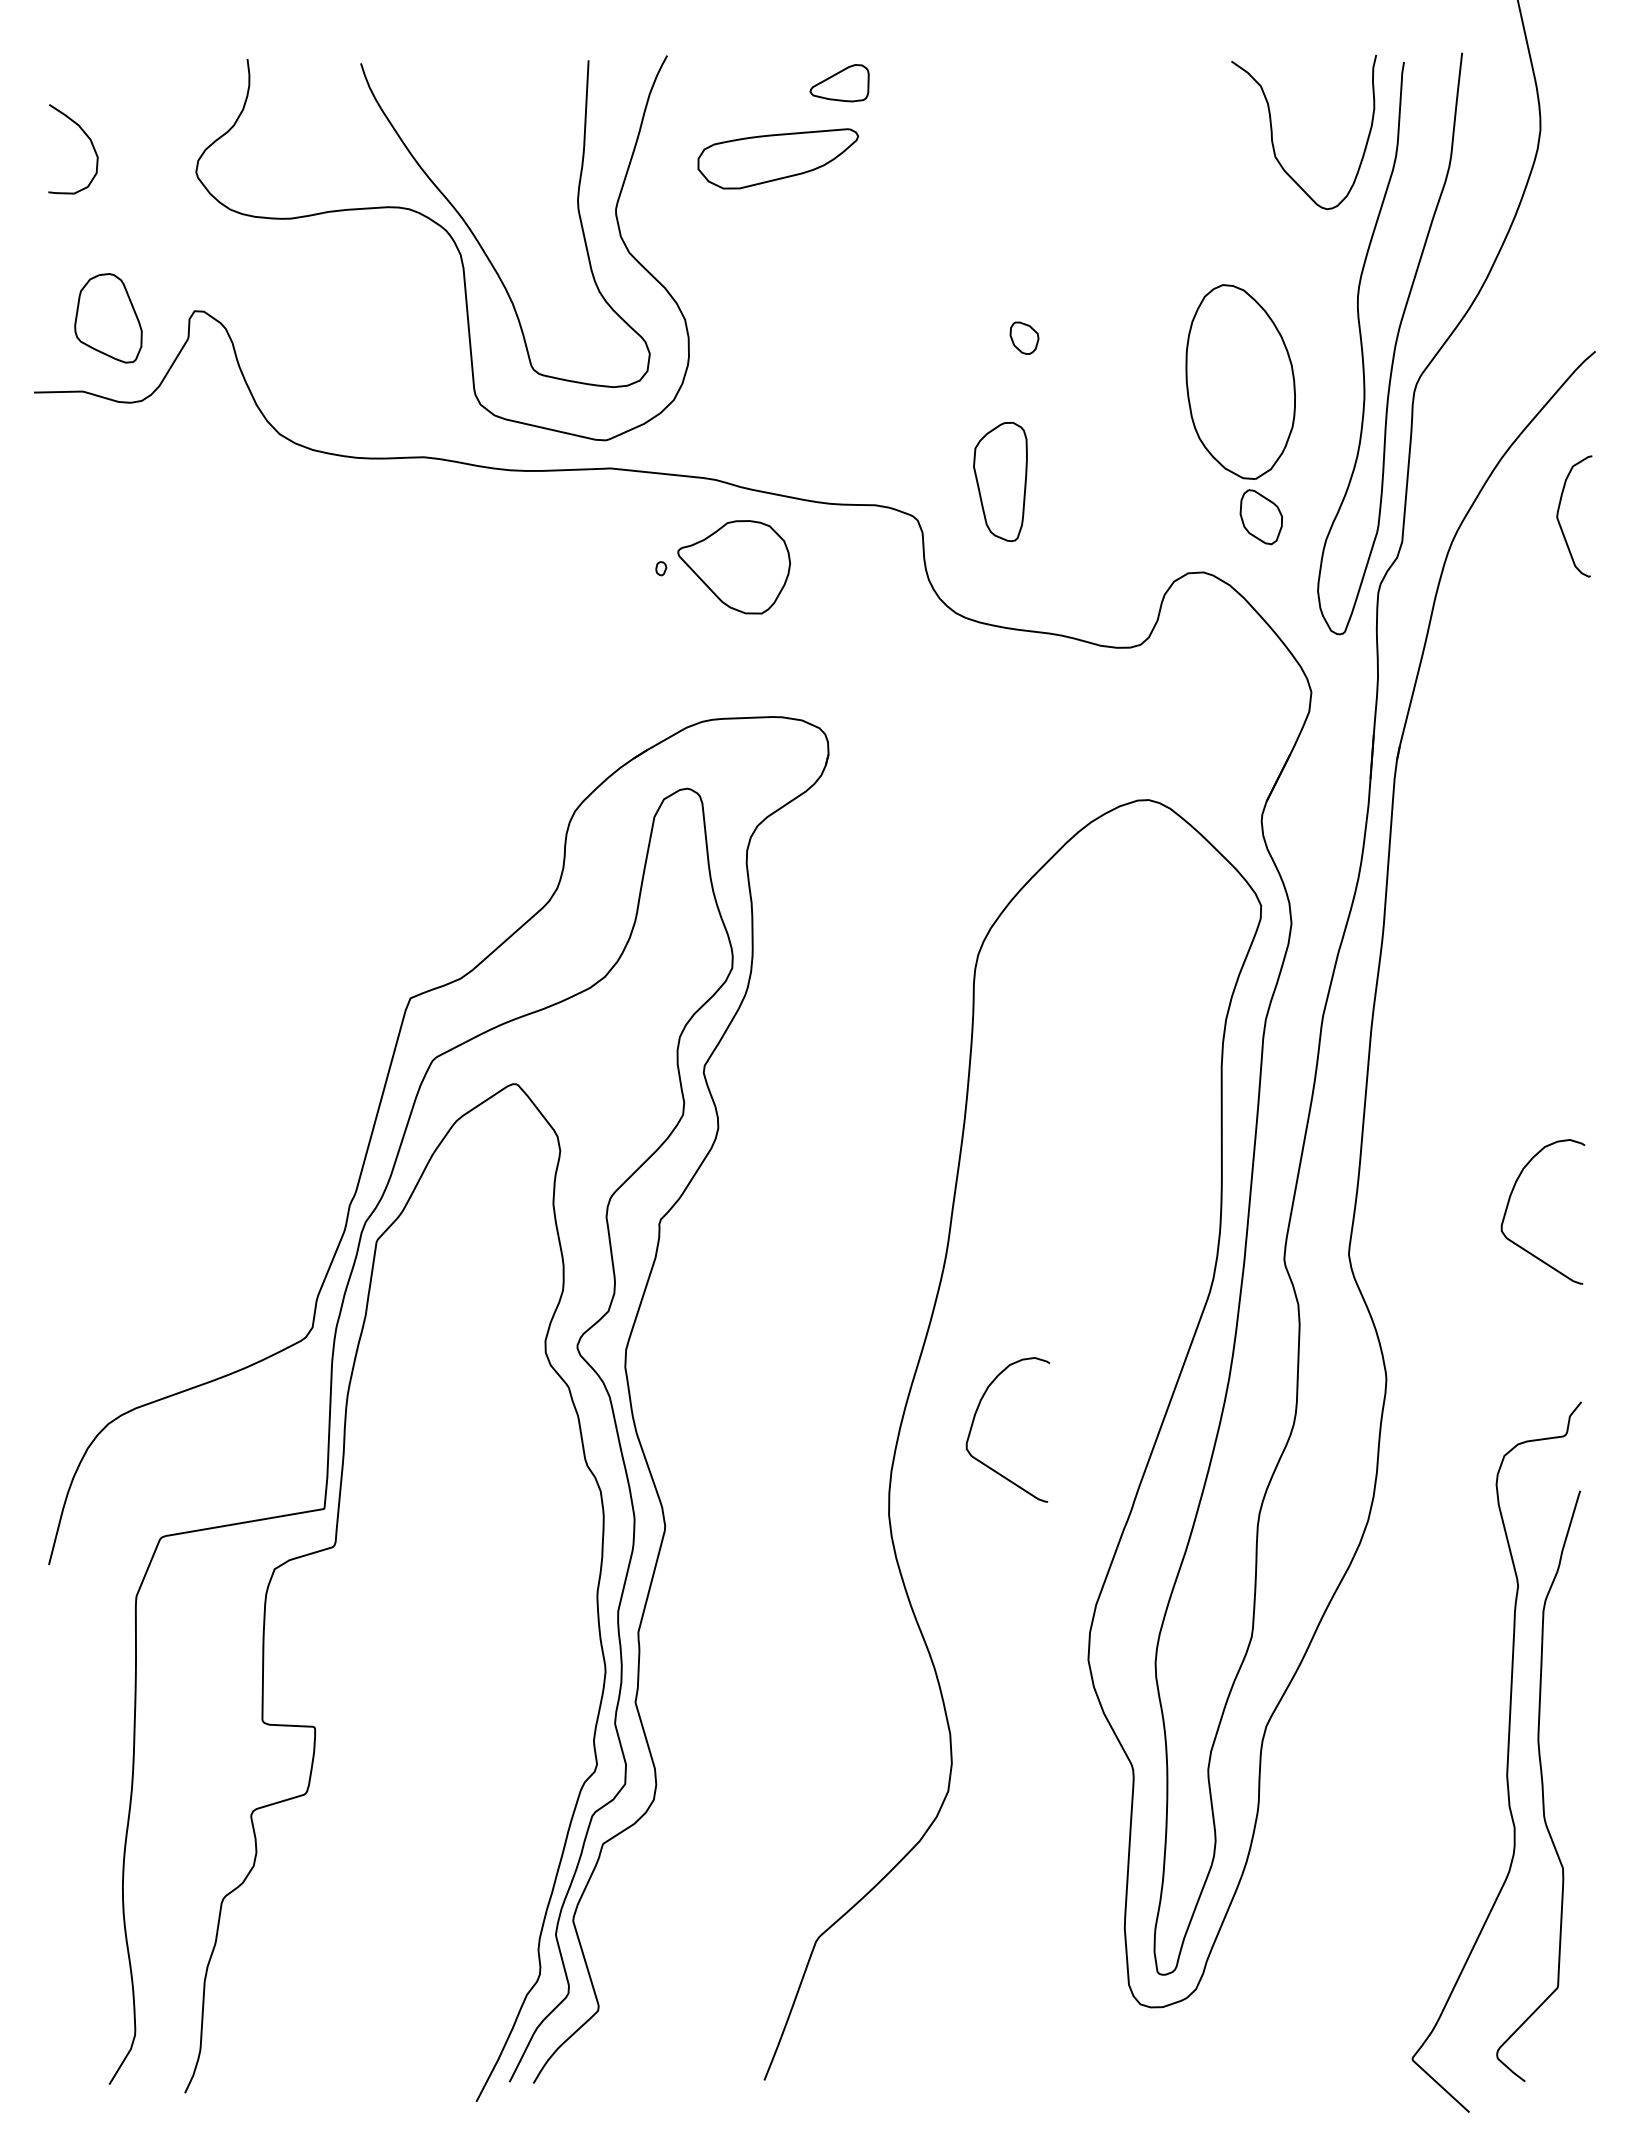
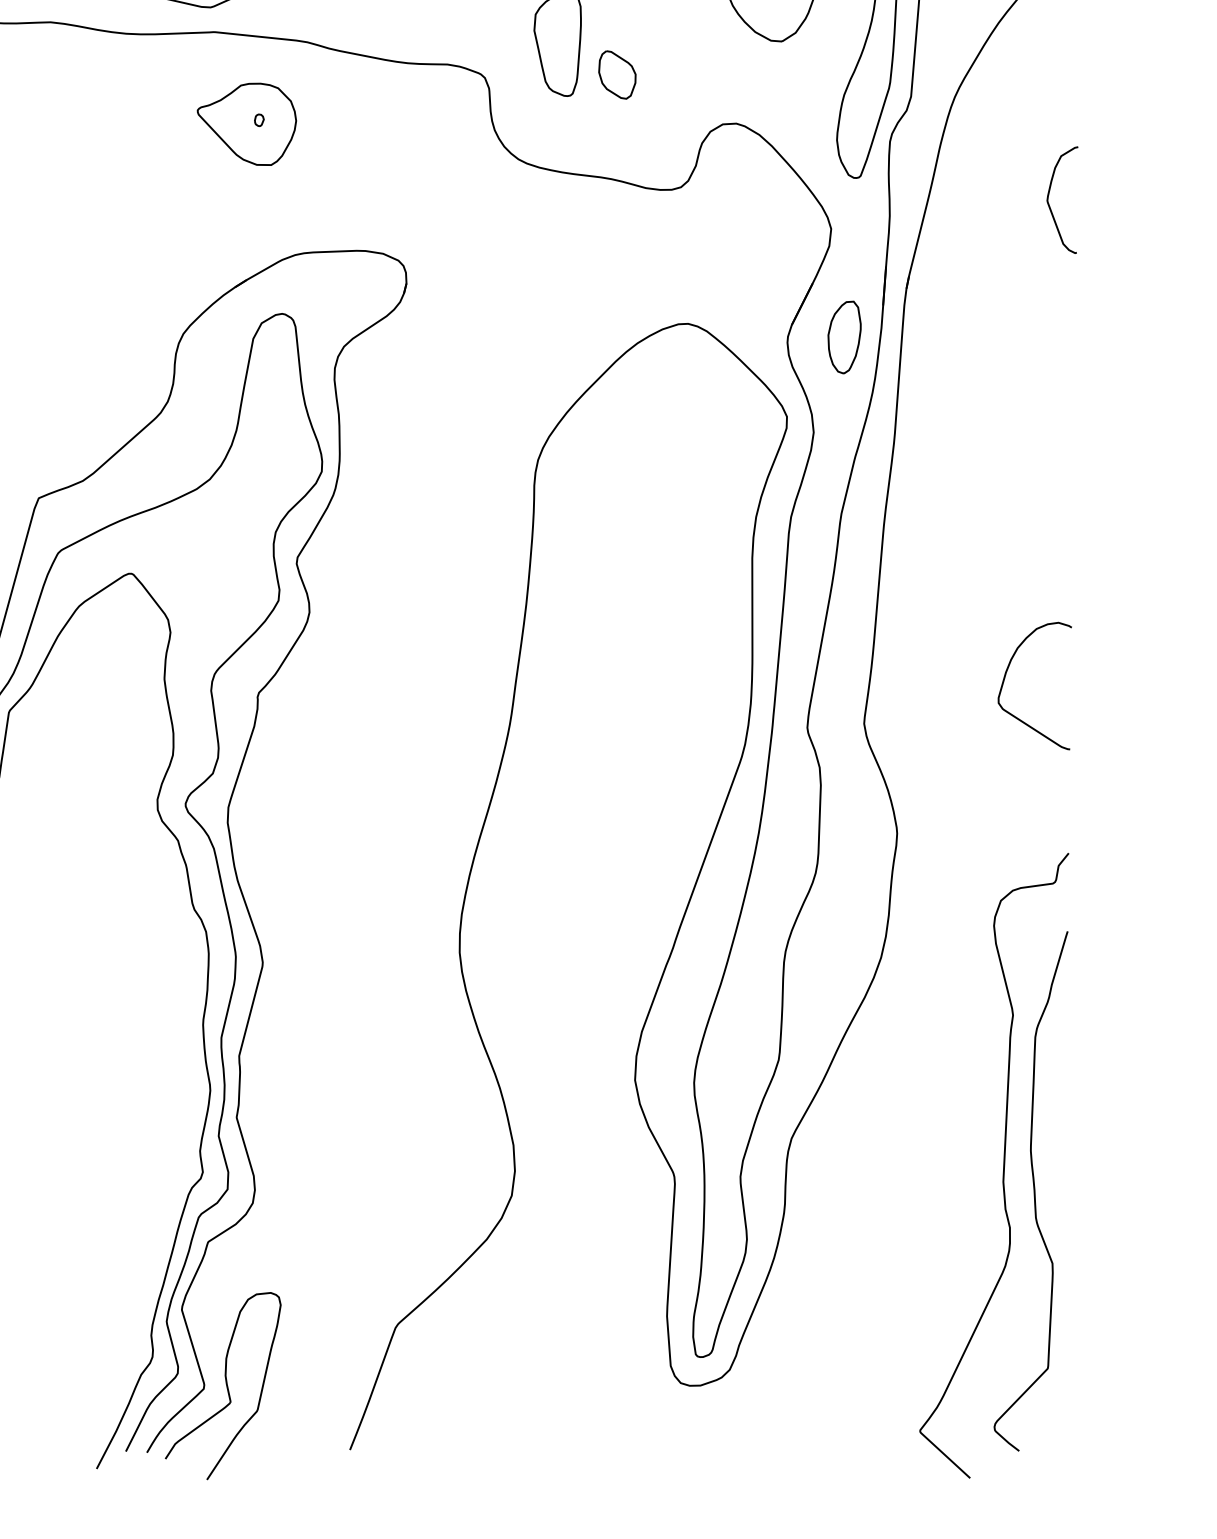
part: (1260, 517) -> (616, 75), moved
curve: (1559, 520) -> (1049, 203), moved
part: (734, 567) -> (247, 124), moved
part: (1326, 815) -> (844, 337), added
curve: (975, 1417) -> (535, 866), removed
part: (620, 2007) -> (223, 1385), added

